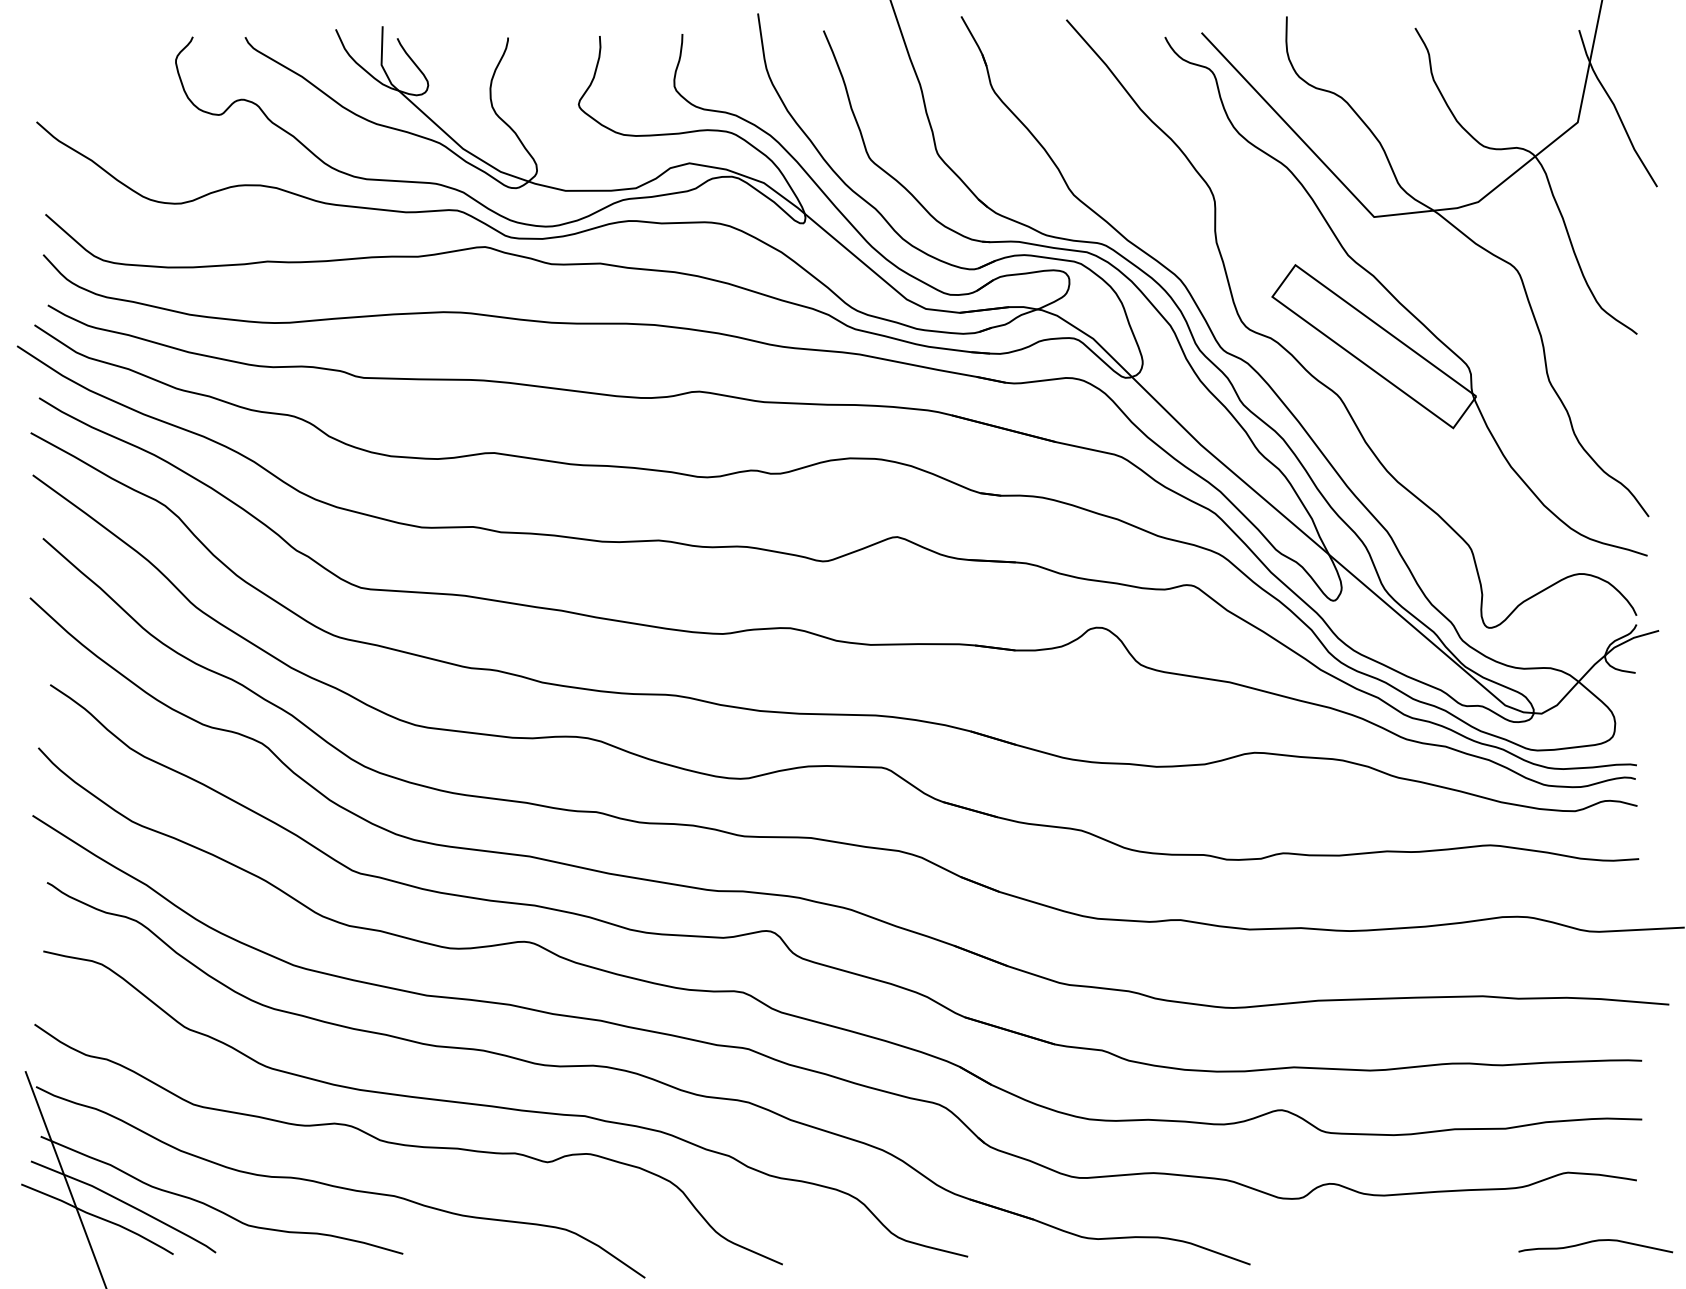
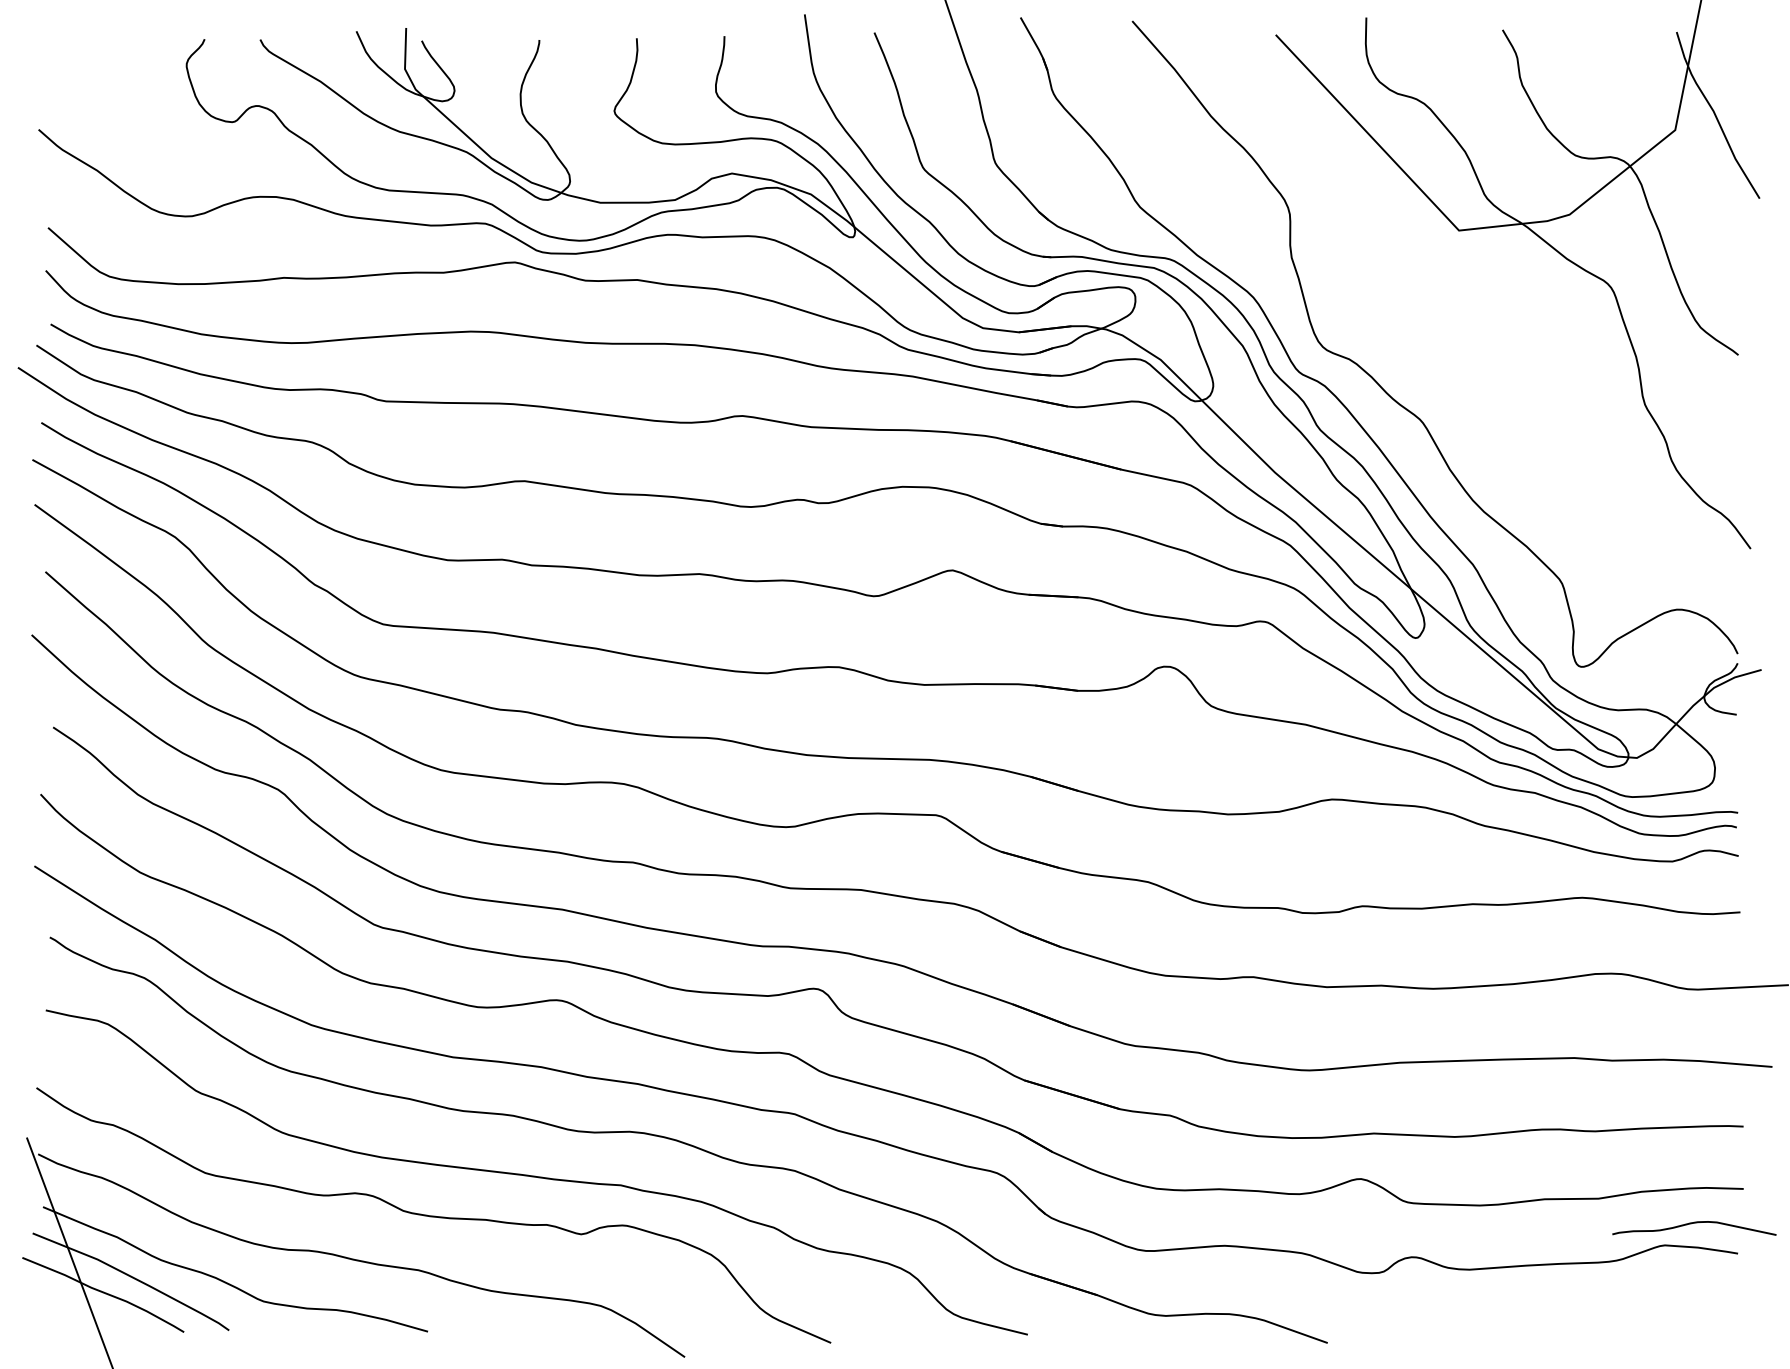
part: (1400, 301) -> (1486, 320), removed
curve: (1595, 1241) -> (1694, 1223), moved

